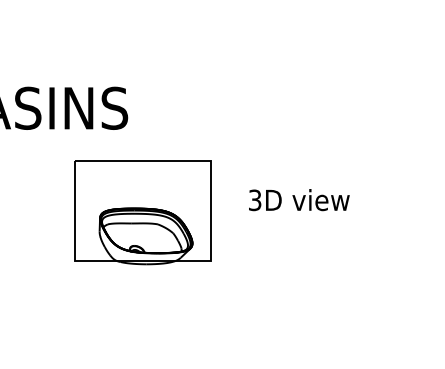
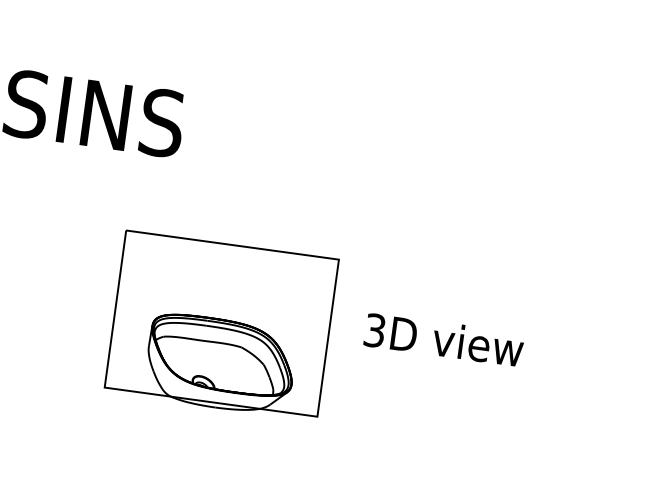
text: (299, 200) -> (444, 340), moved
part: (142, 212) -> (220, 325), moved

